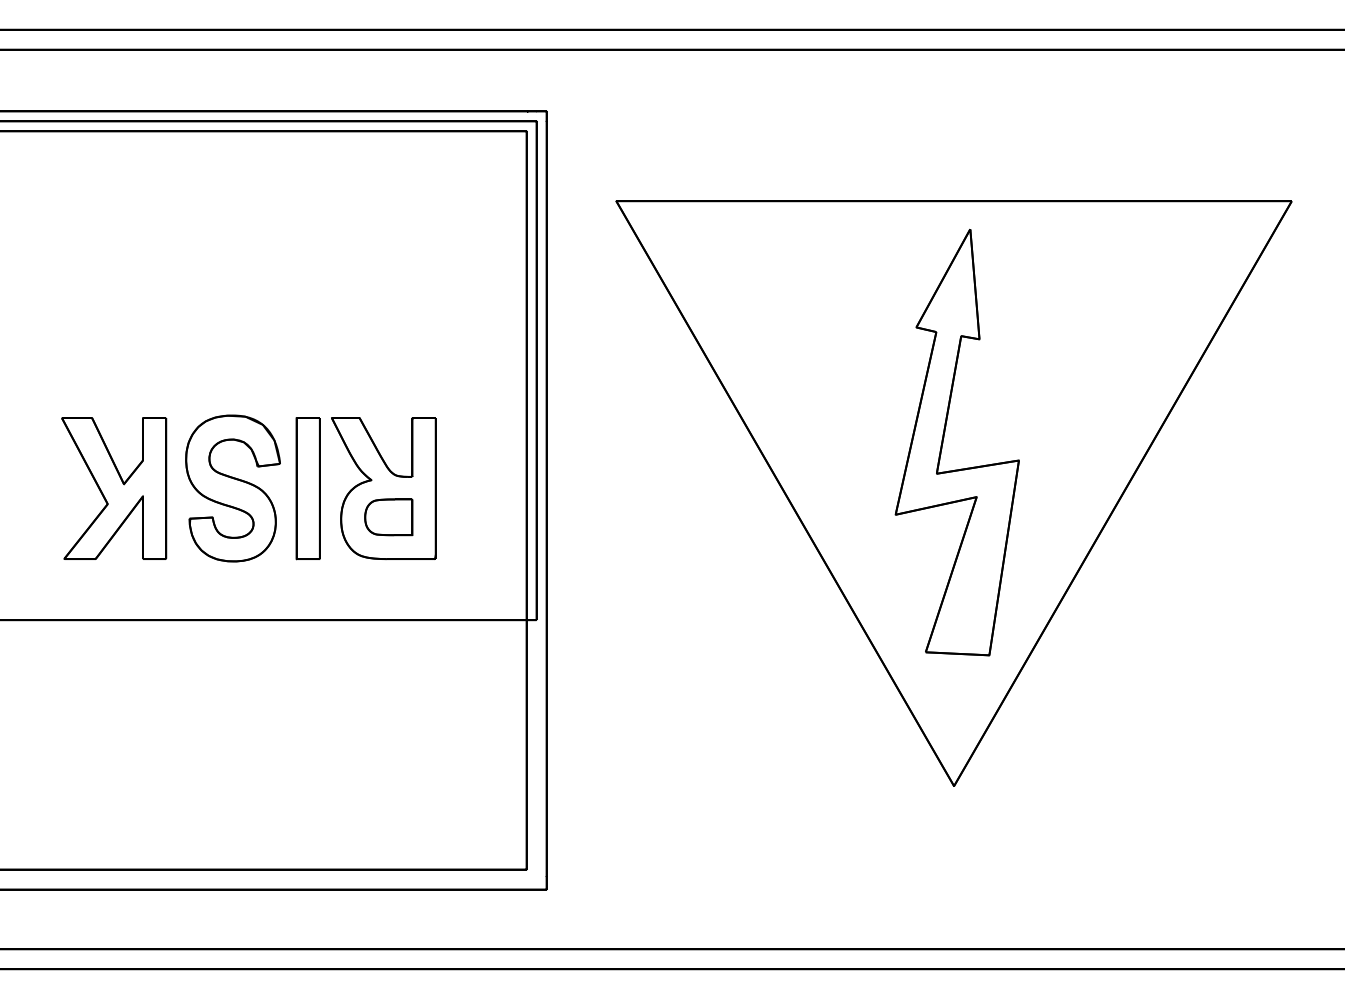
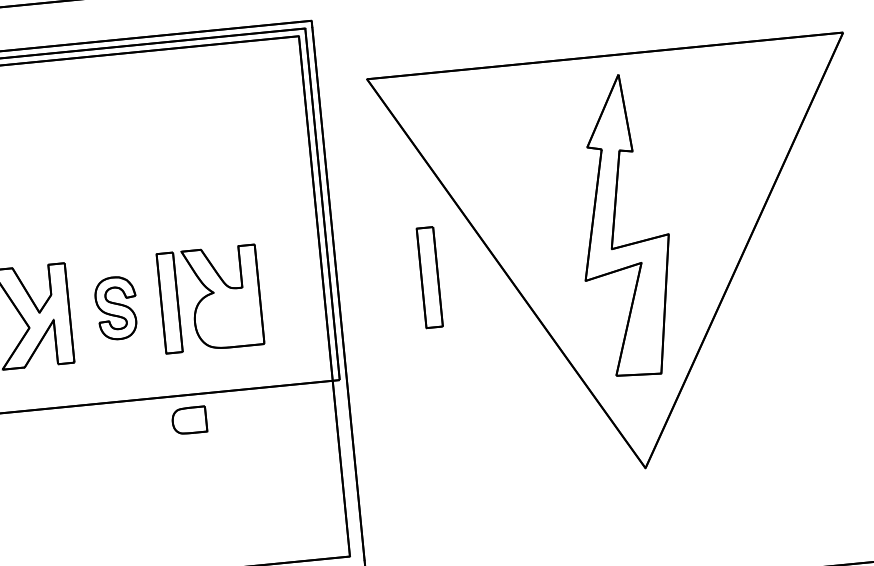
part: (232, 488) -> (116, 308), size x0.6
part: (676, 488) -> (429, 277), added
part: (388, 517) -> (189, 420), moved

